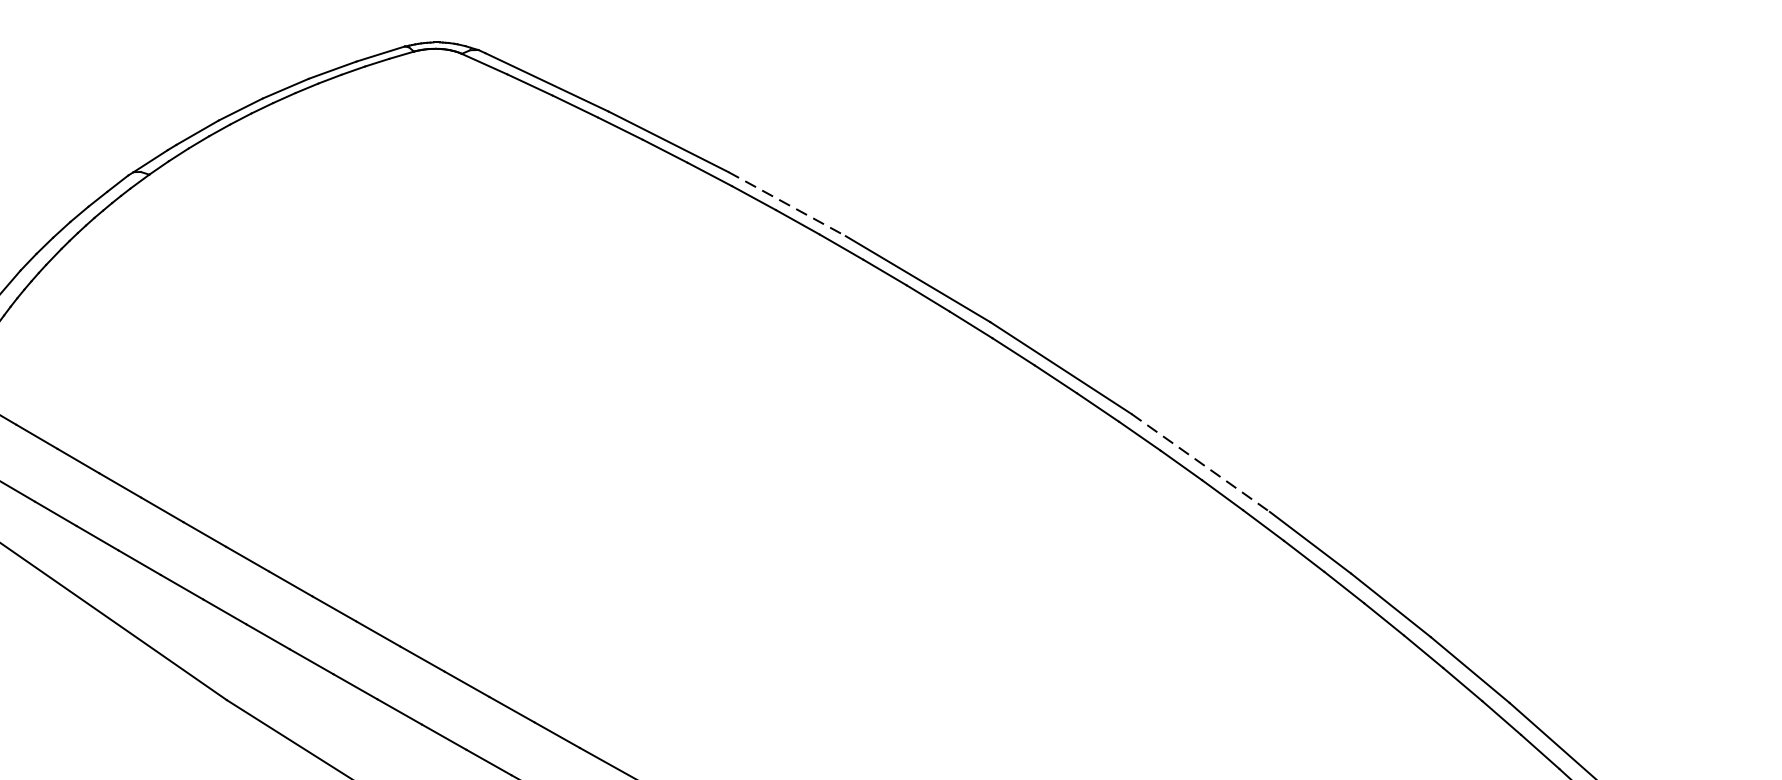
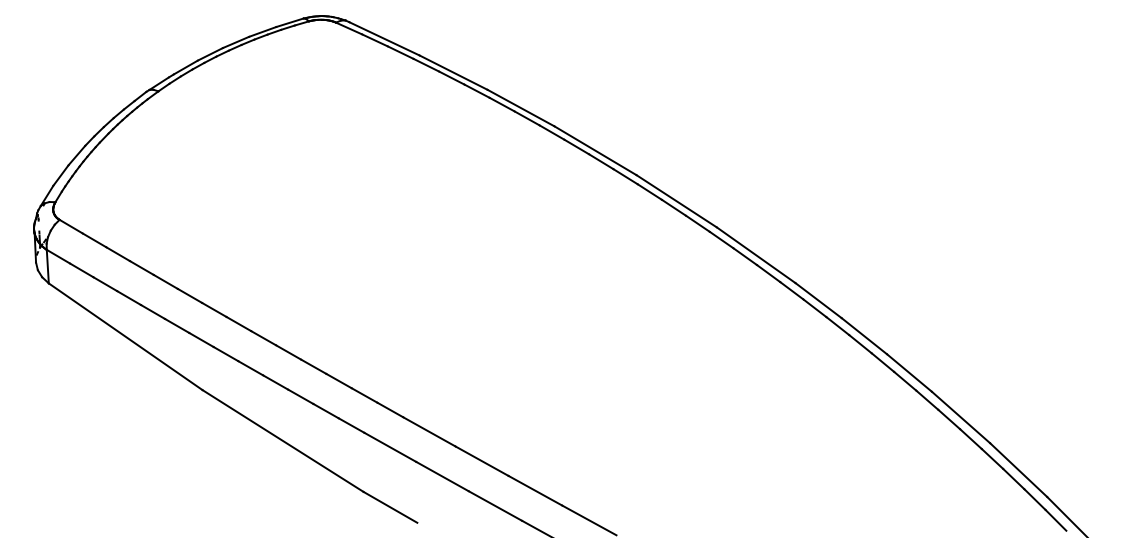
line: (787, 204) -> (521, 108), dashed -> solid
line: (1201, 463) -> (756, 255), dashed -> solid

